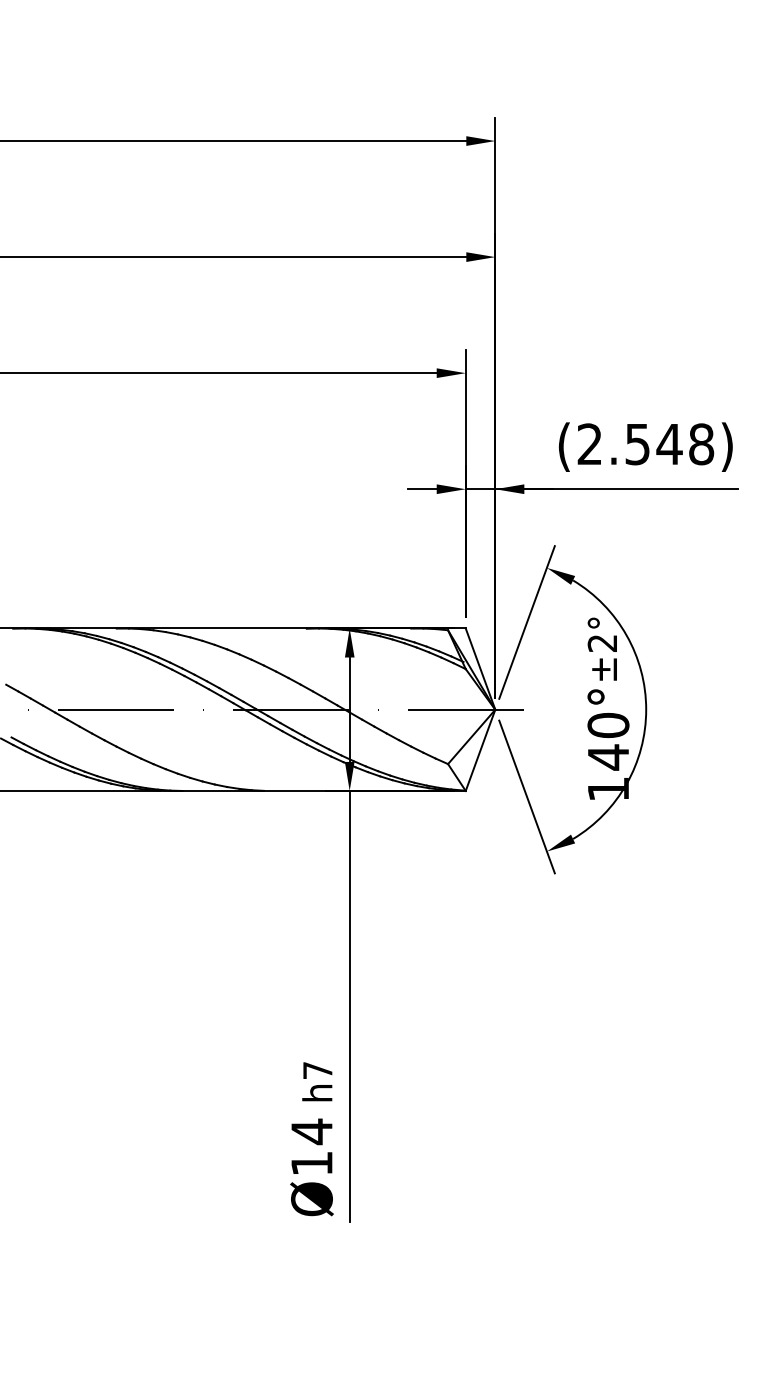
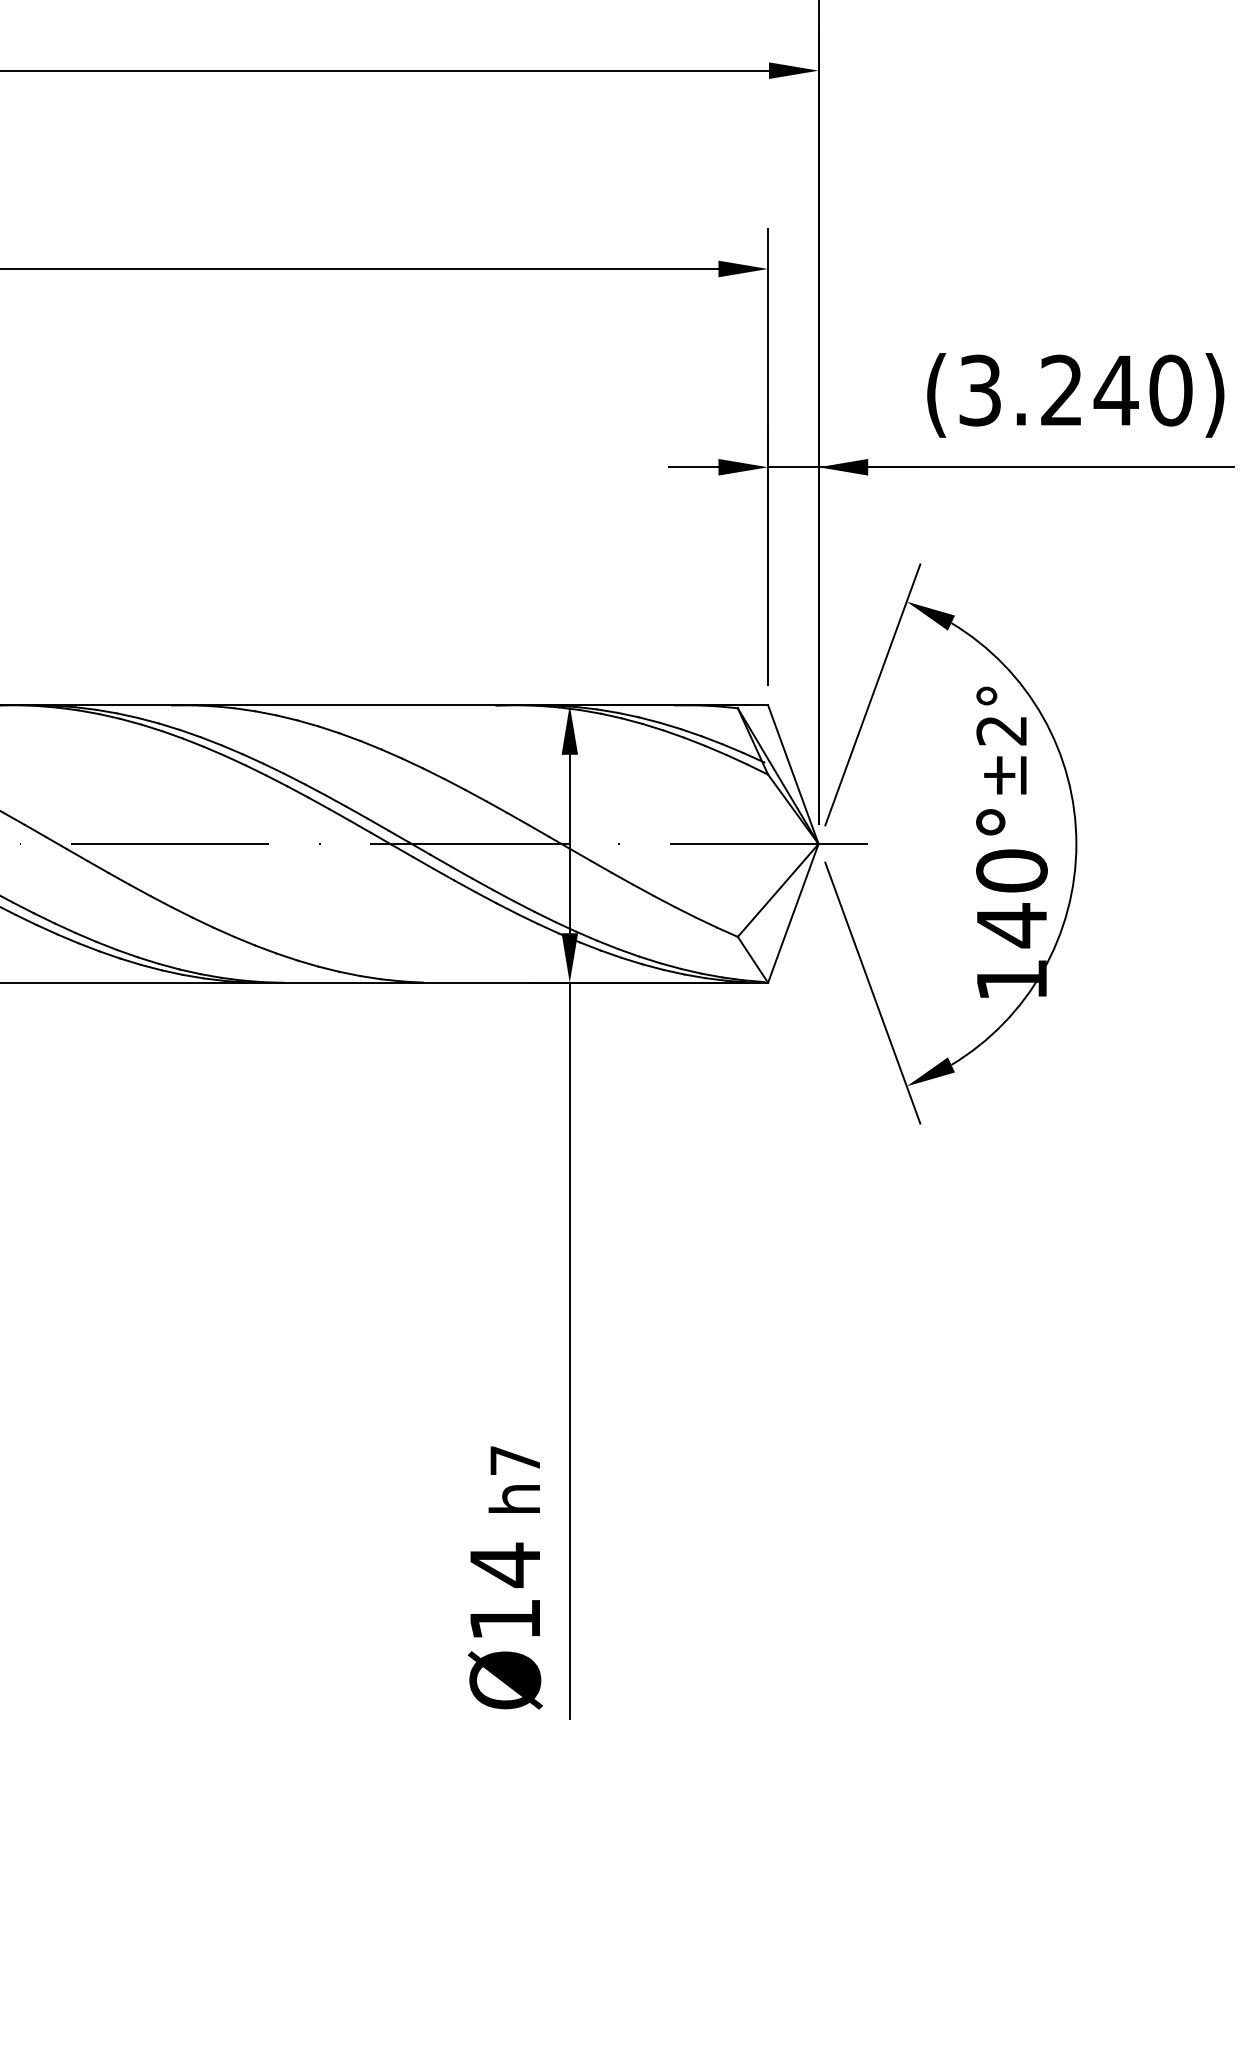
text: (645, 444) -> (1075, 390), (2.548) -> (3.240)

